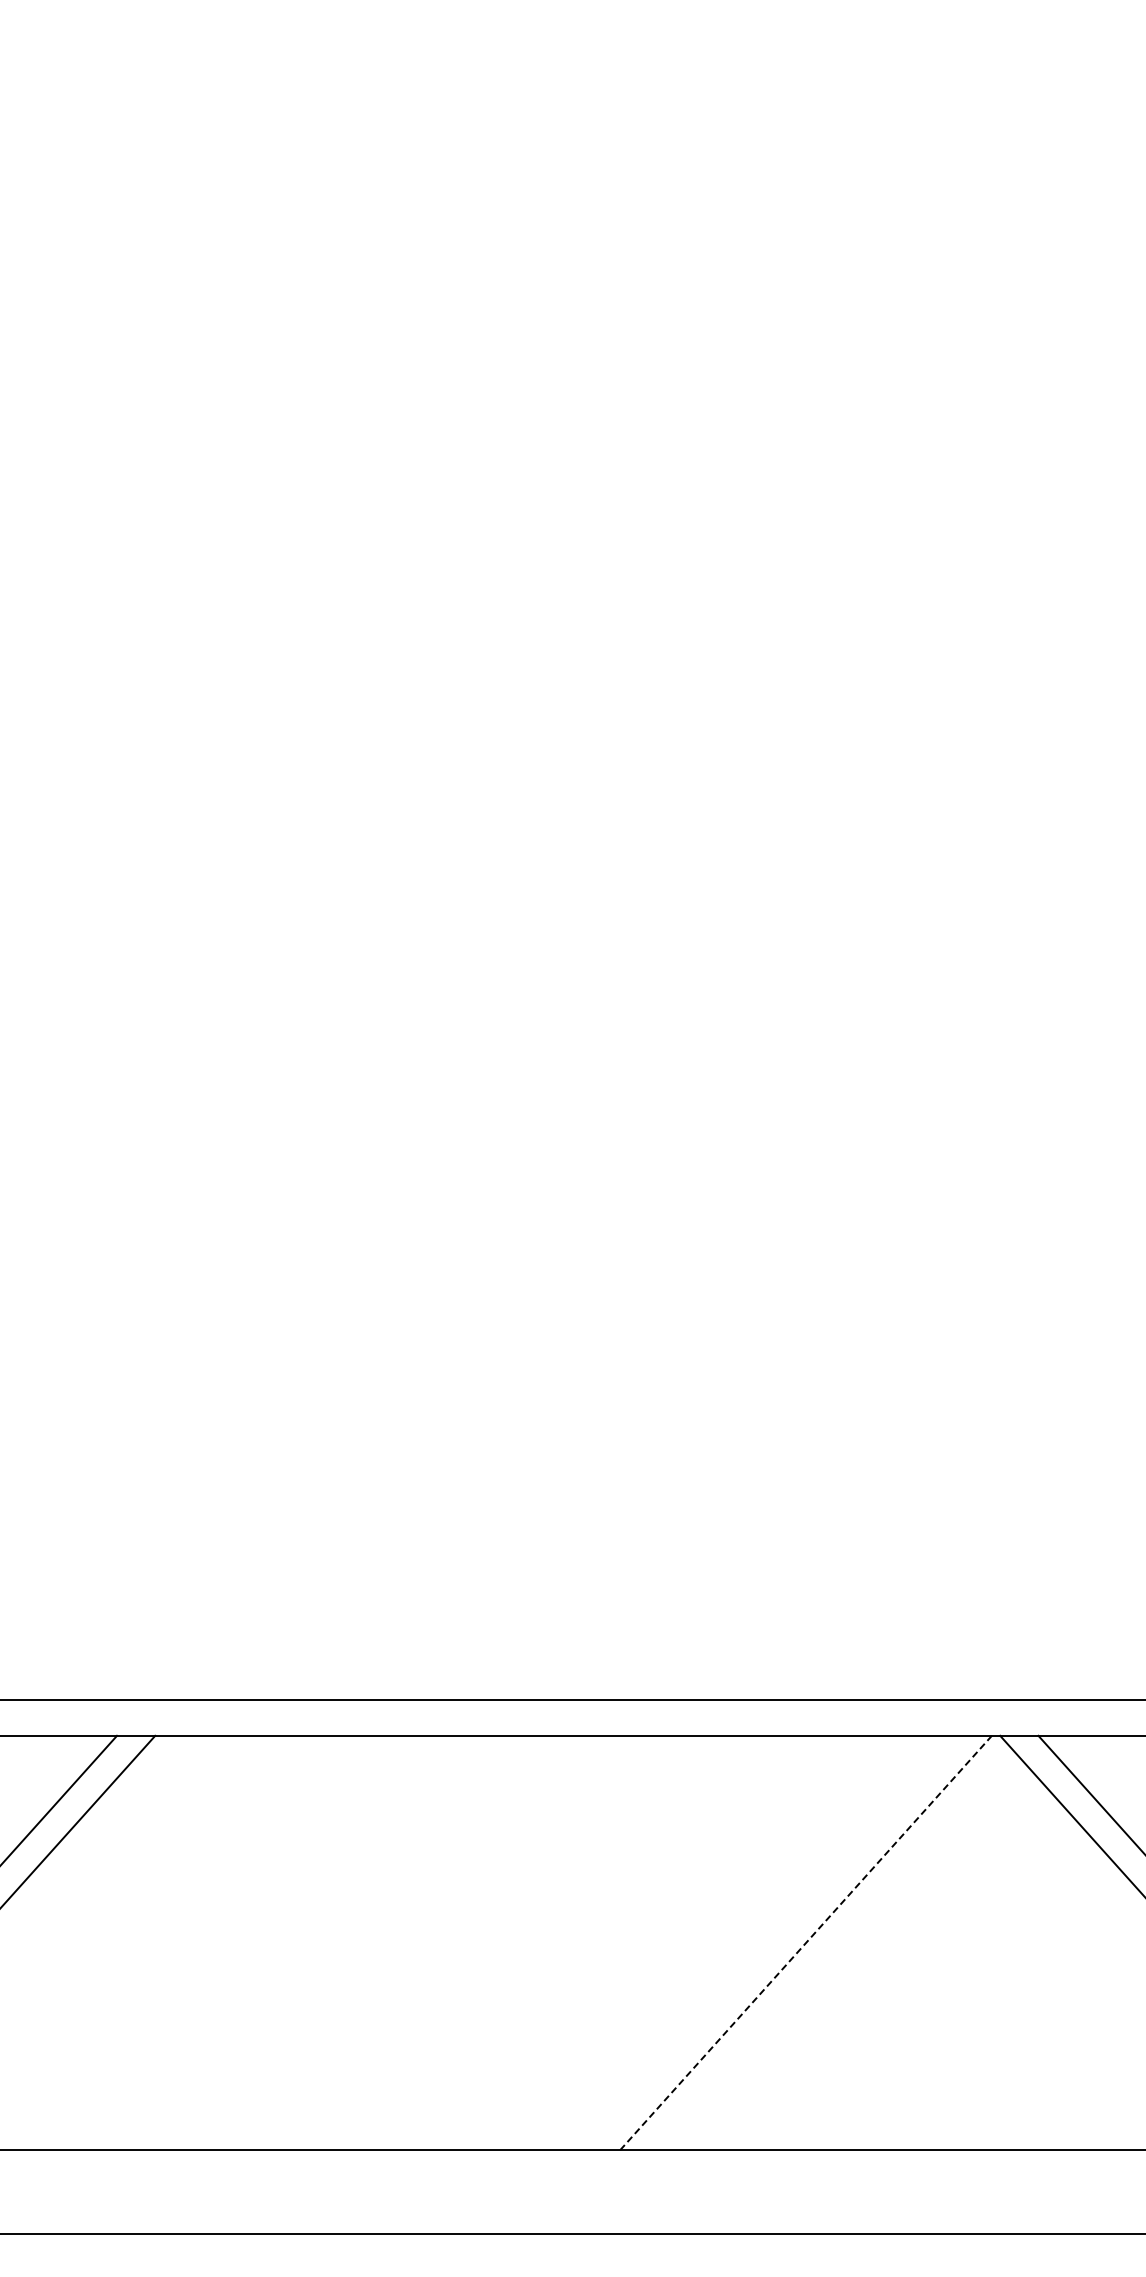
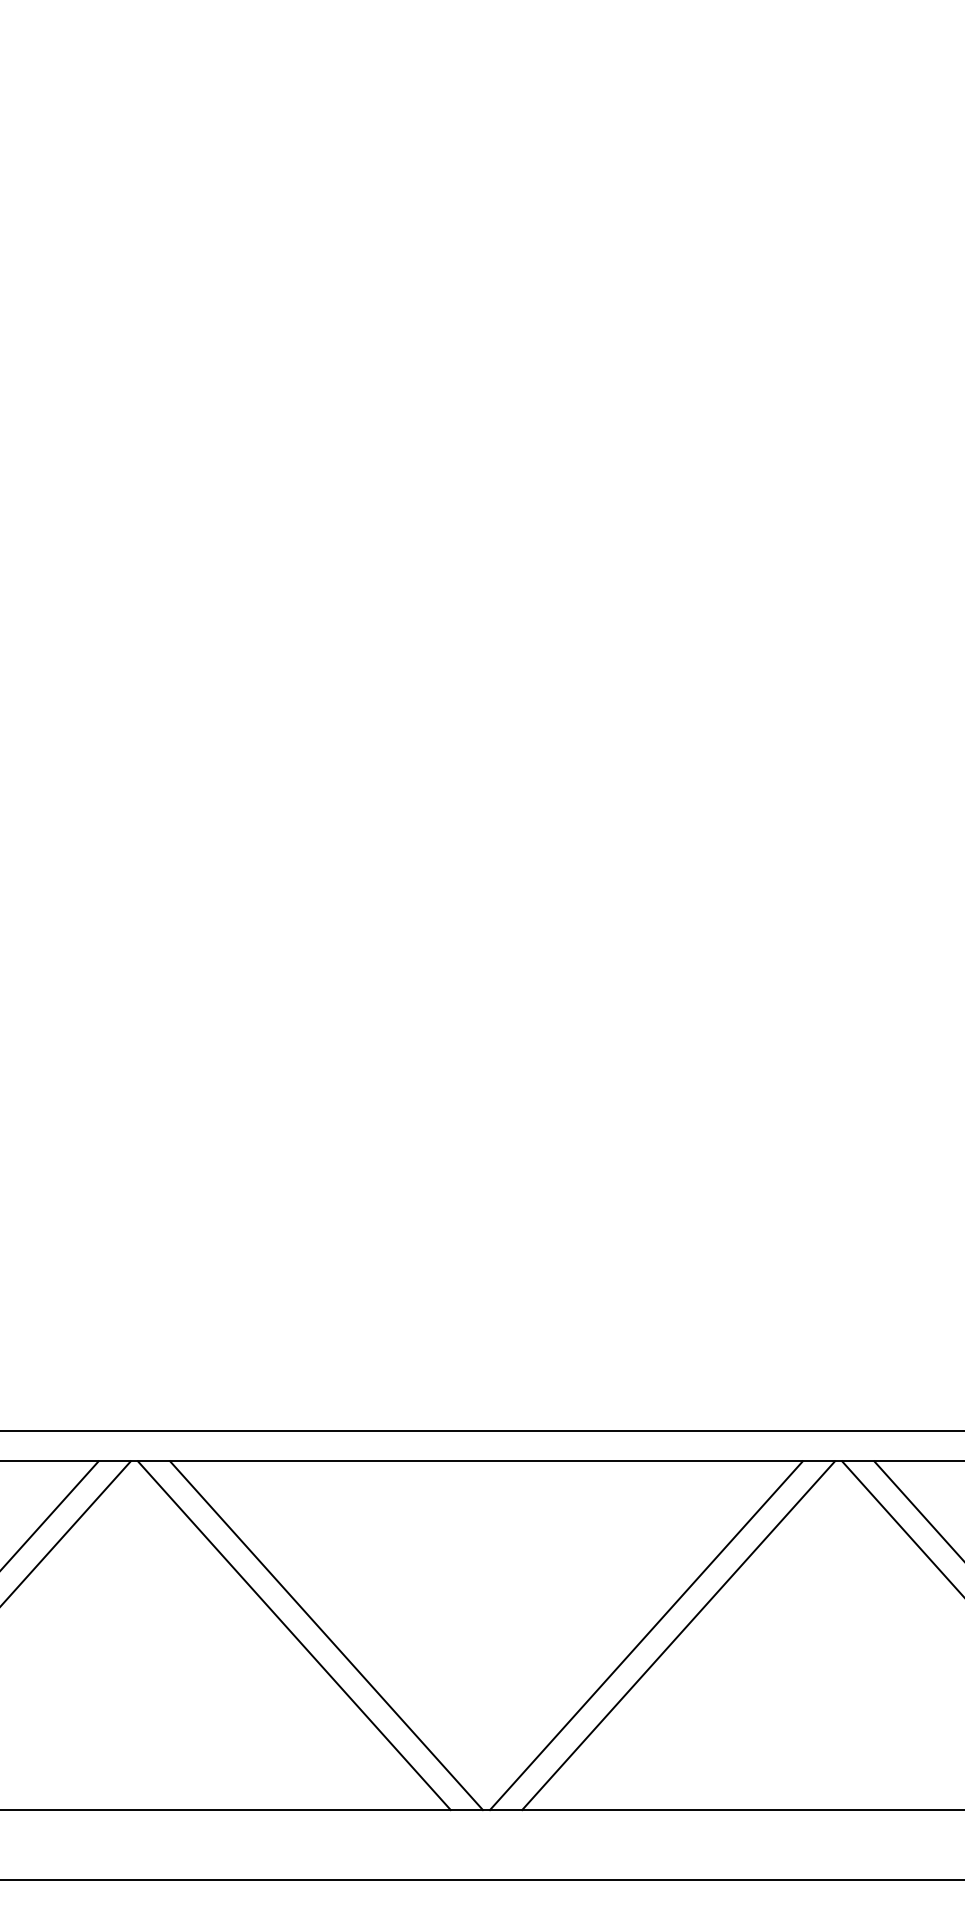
line: (349, 1942) -> (294, 1635), added
line: (387, 1942) -> (326, 1635), added
line: (767, 1942) -> (646, 1635), added
line: (806, 1942) -> (679, 1635), dashed -> solid

